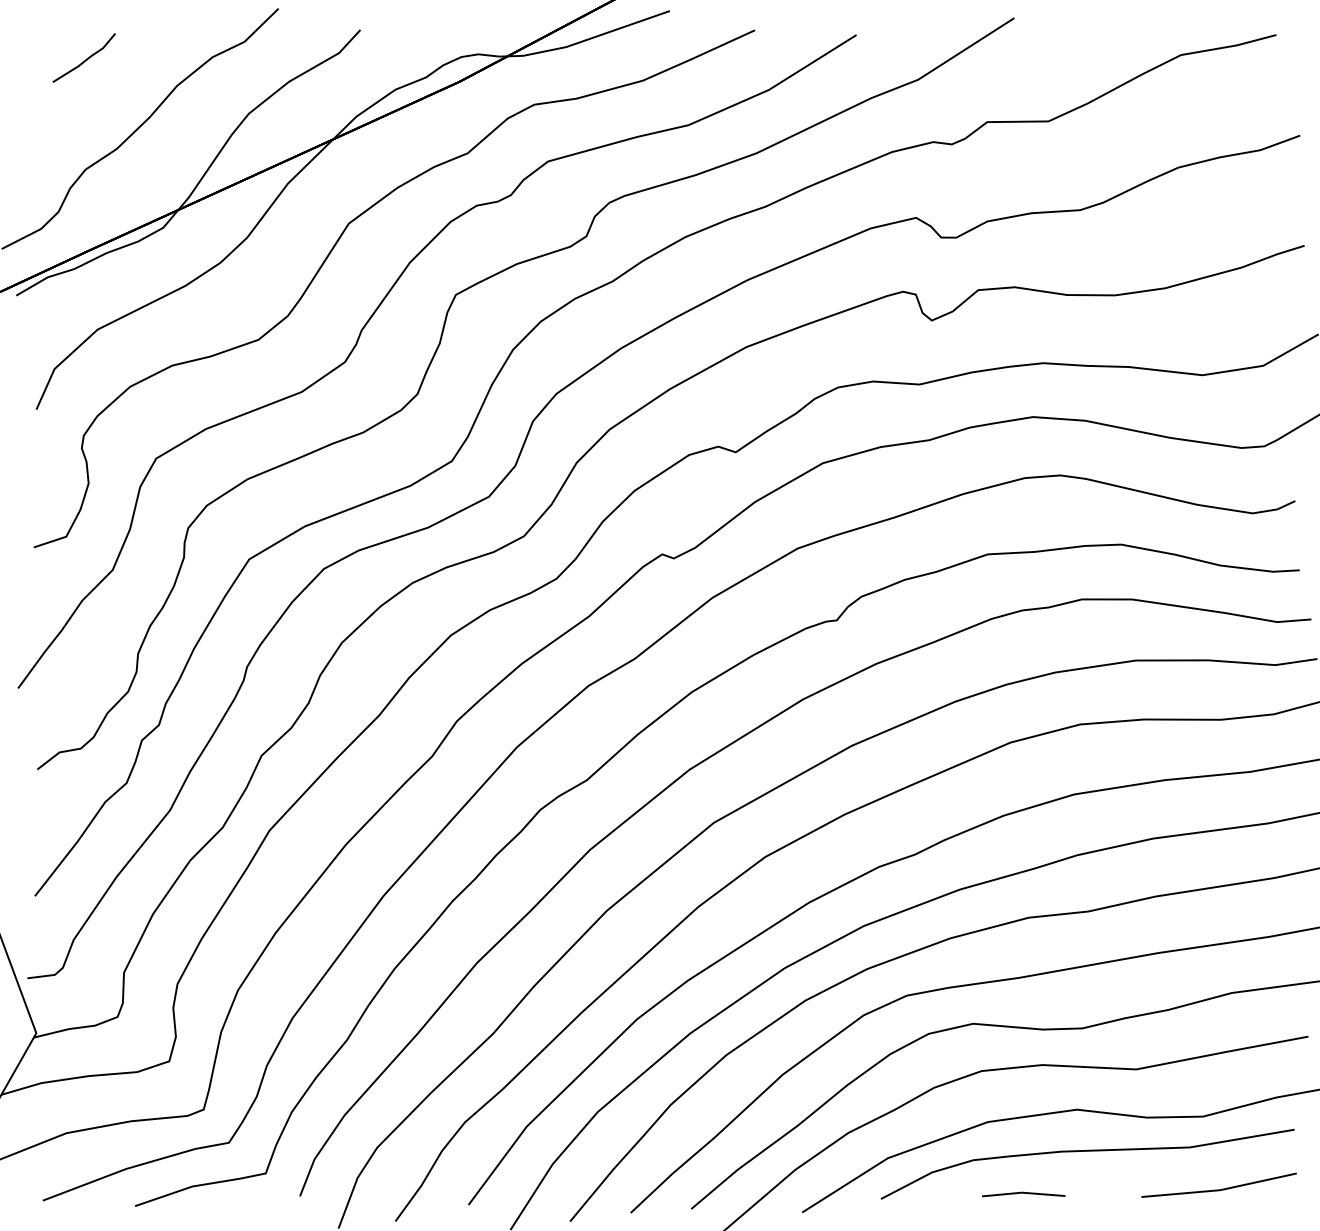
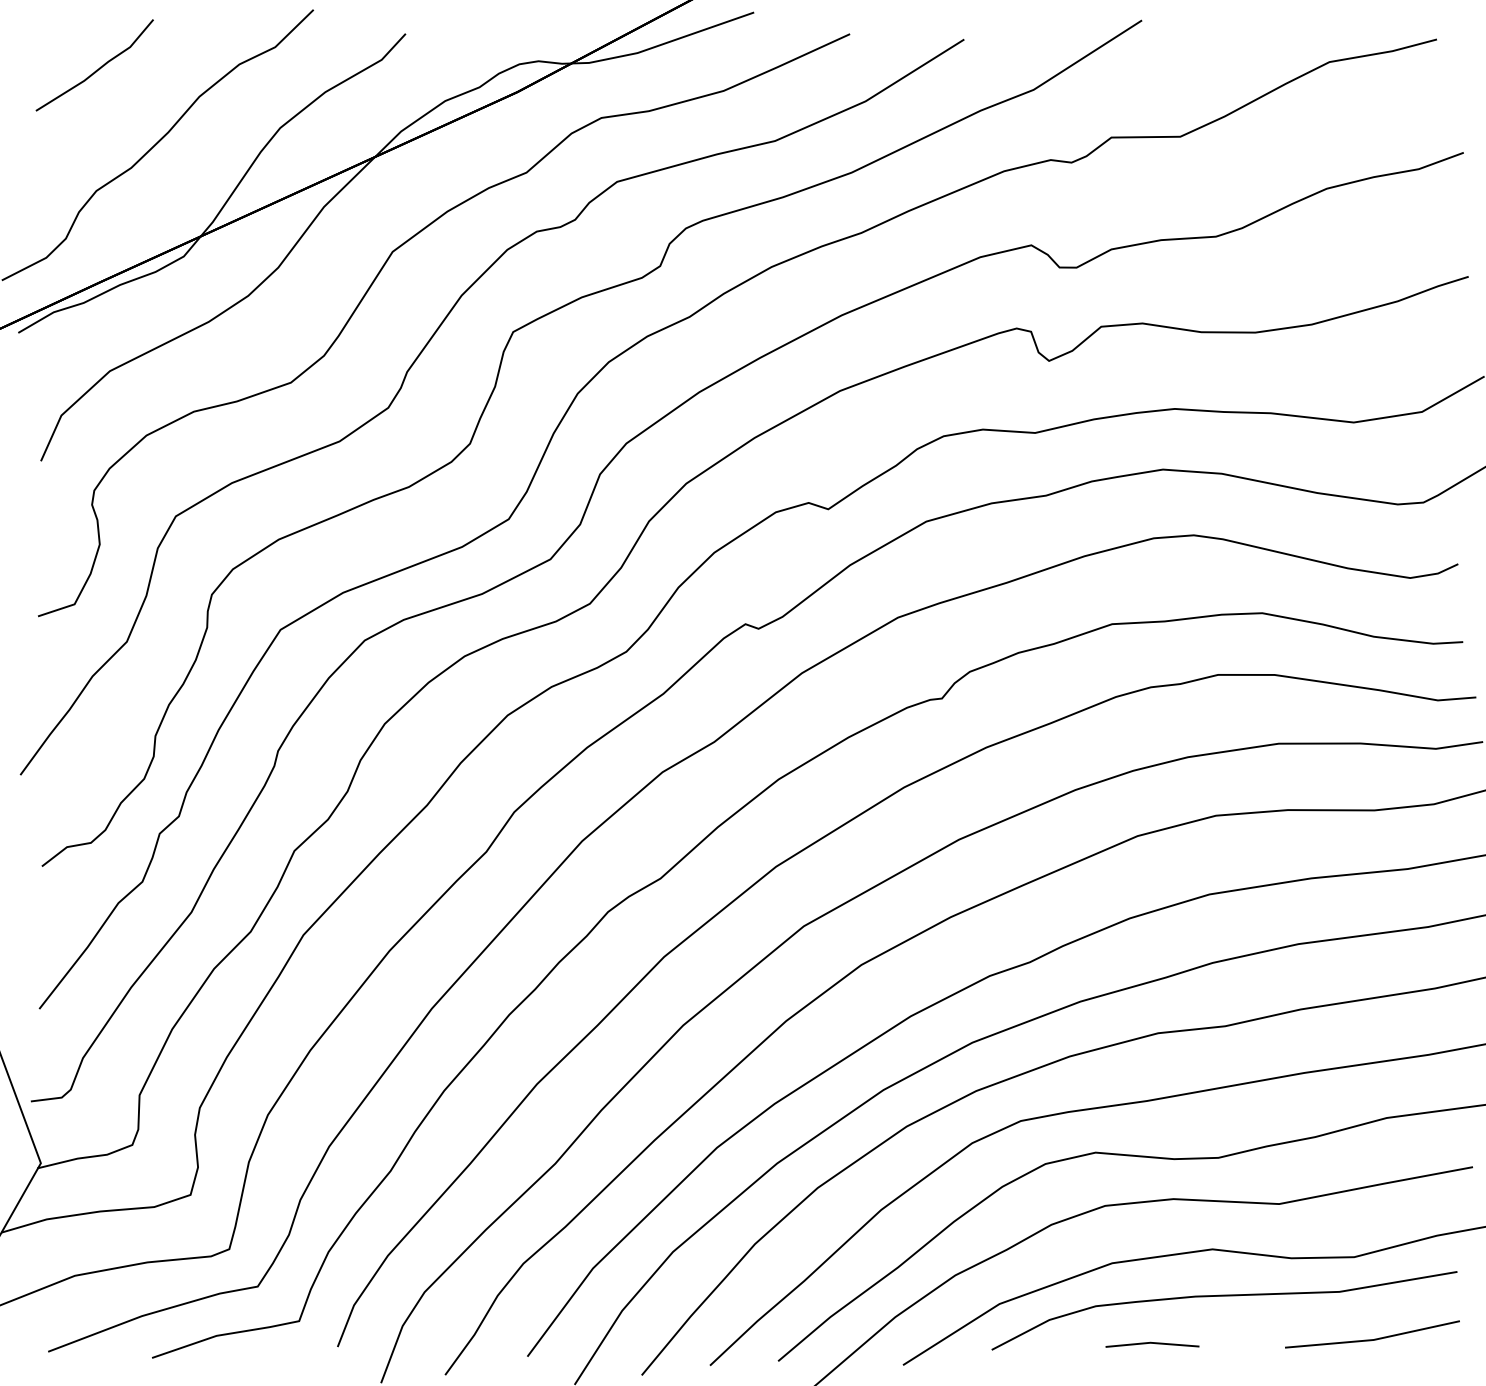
part: (83, 57) -> (93, 64), size x1.67

